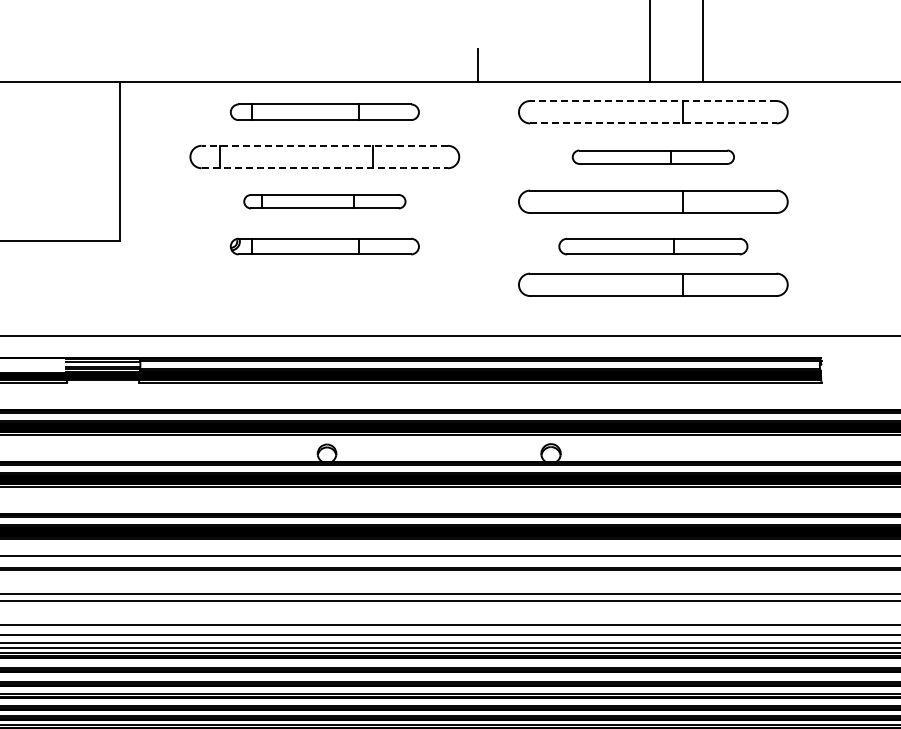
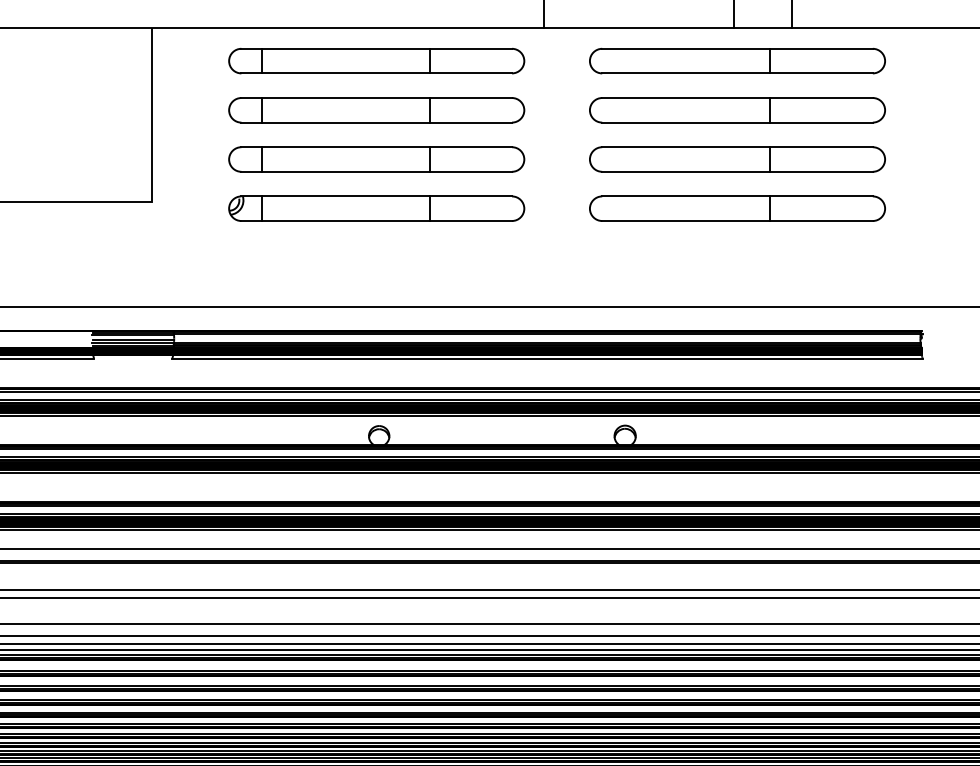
line: (652, 101) -> (736, 49), dashed -> solid
part: (324, 112) -> (376, 61), size x1.43
line: (653, 123) -> (737, 73), dashed -> solid
line: (324, 145) -> (376, 97), dashed -> solid
part: (653, 157) -> (737, 110), size x1.67
line: (325, 168) -> (377, 122), dashed -> solid
part: (324, 201) -> (376, 159), size x1.67
part: (324, 246) -> (376, 208), size x1.43
part: (653, 246) -> (737, 208), size x1.43
part: (653, 284) -> (737, 250), removed

